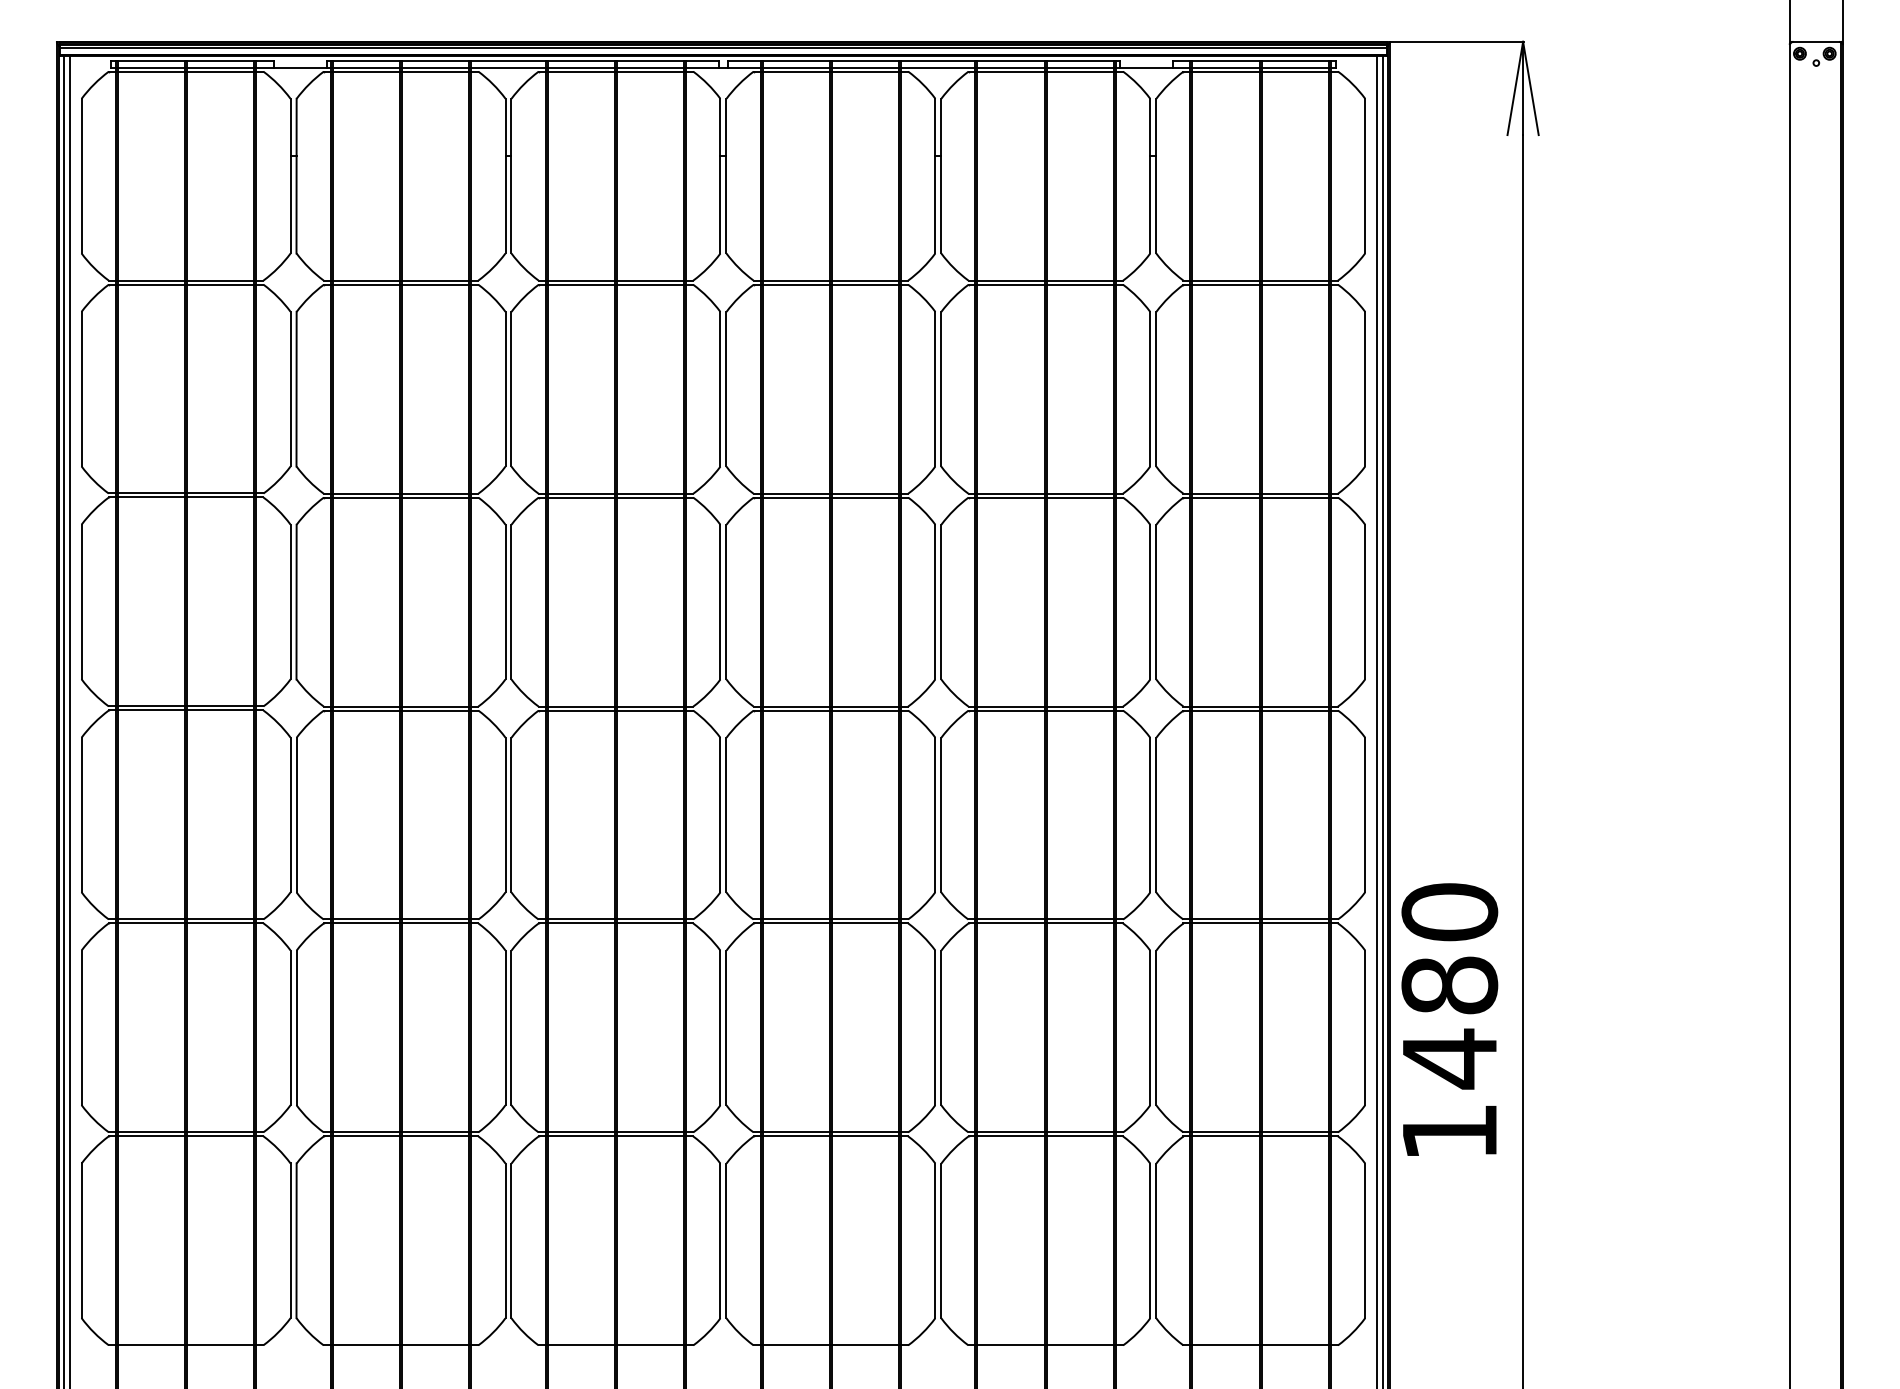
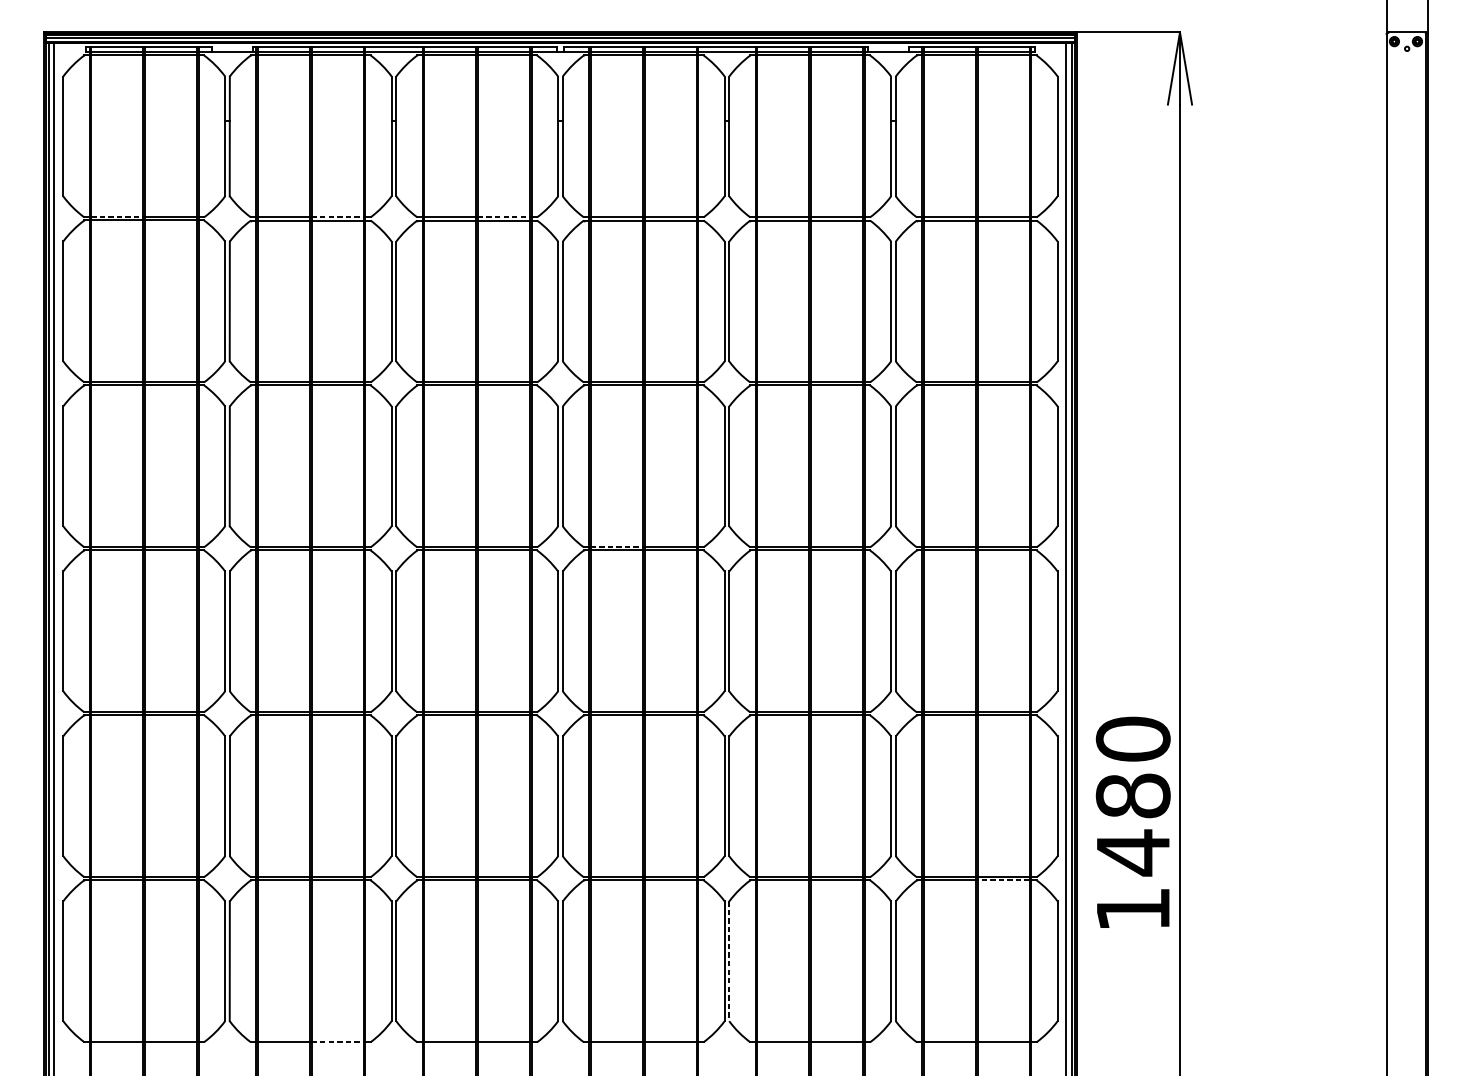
line: (151, 280) -> (117, 217), solid -> dashed
line: (435, 280) -> (337, 217), solid -> dashed
line: (650, 280) -> (503, 217), solid -> dashed
line: (796, 706) -> (617, 547), solid -> dashed
text: (1449, 1019) -> (1133, 822), moved
line: (1295, 1136) -> (1003, 880), solid -> dashed
line: (941, 1241) -> (729, 961), solid -> dashed
line: (435, 1345) -> (337, 1042), solid -> dashed

